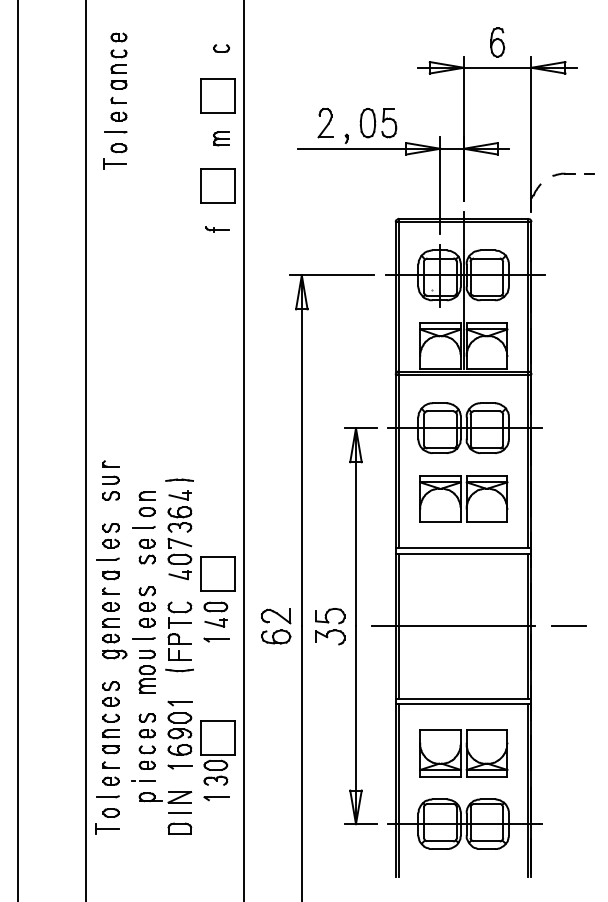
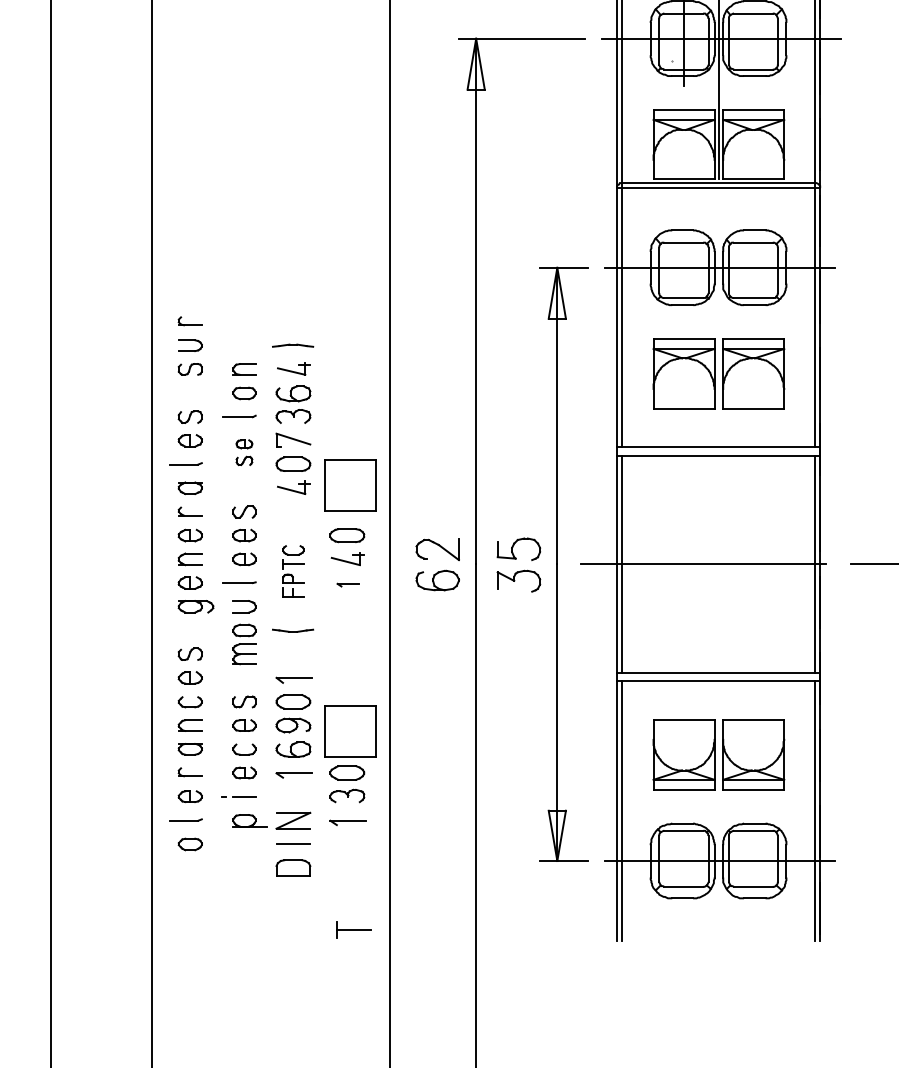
part: (146, 551) -> (243, 452), size x0.7
part: (179, 630) -> (292, 570), size x0.6
part: (216, 639) -> (348, 584), size x0.6
part: (107, 828) -> (354, 928), moved

